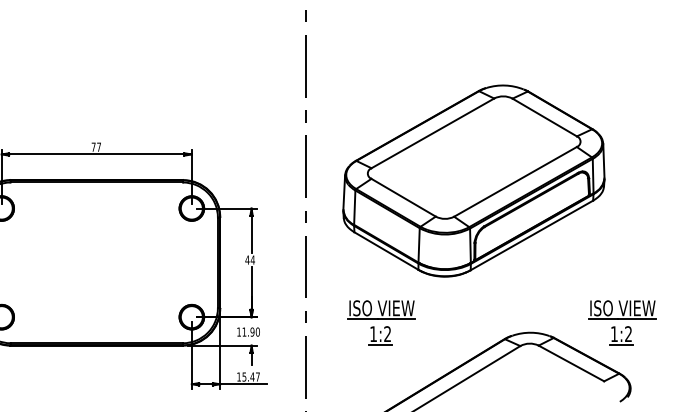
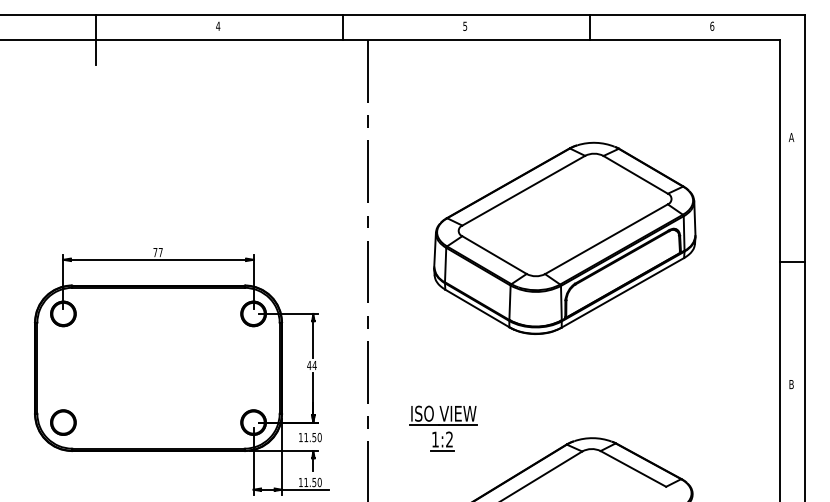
part: (473, 180) -> (564, 237), moved
part: (622, 323) -> (684, 428), removed
text: (252, 331) -> (314, 436), 11.90 -> 11.50
text: (250, 377) -> (312, 482), 15.47 -> 11.50

